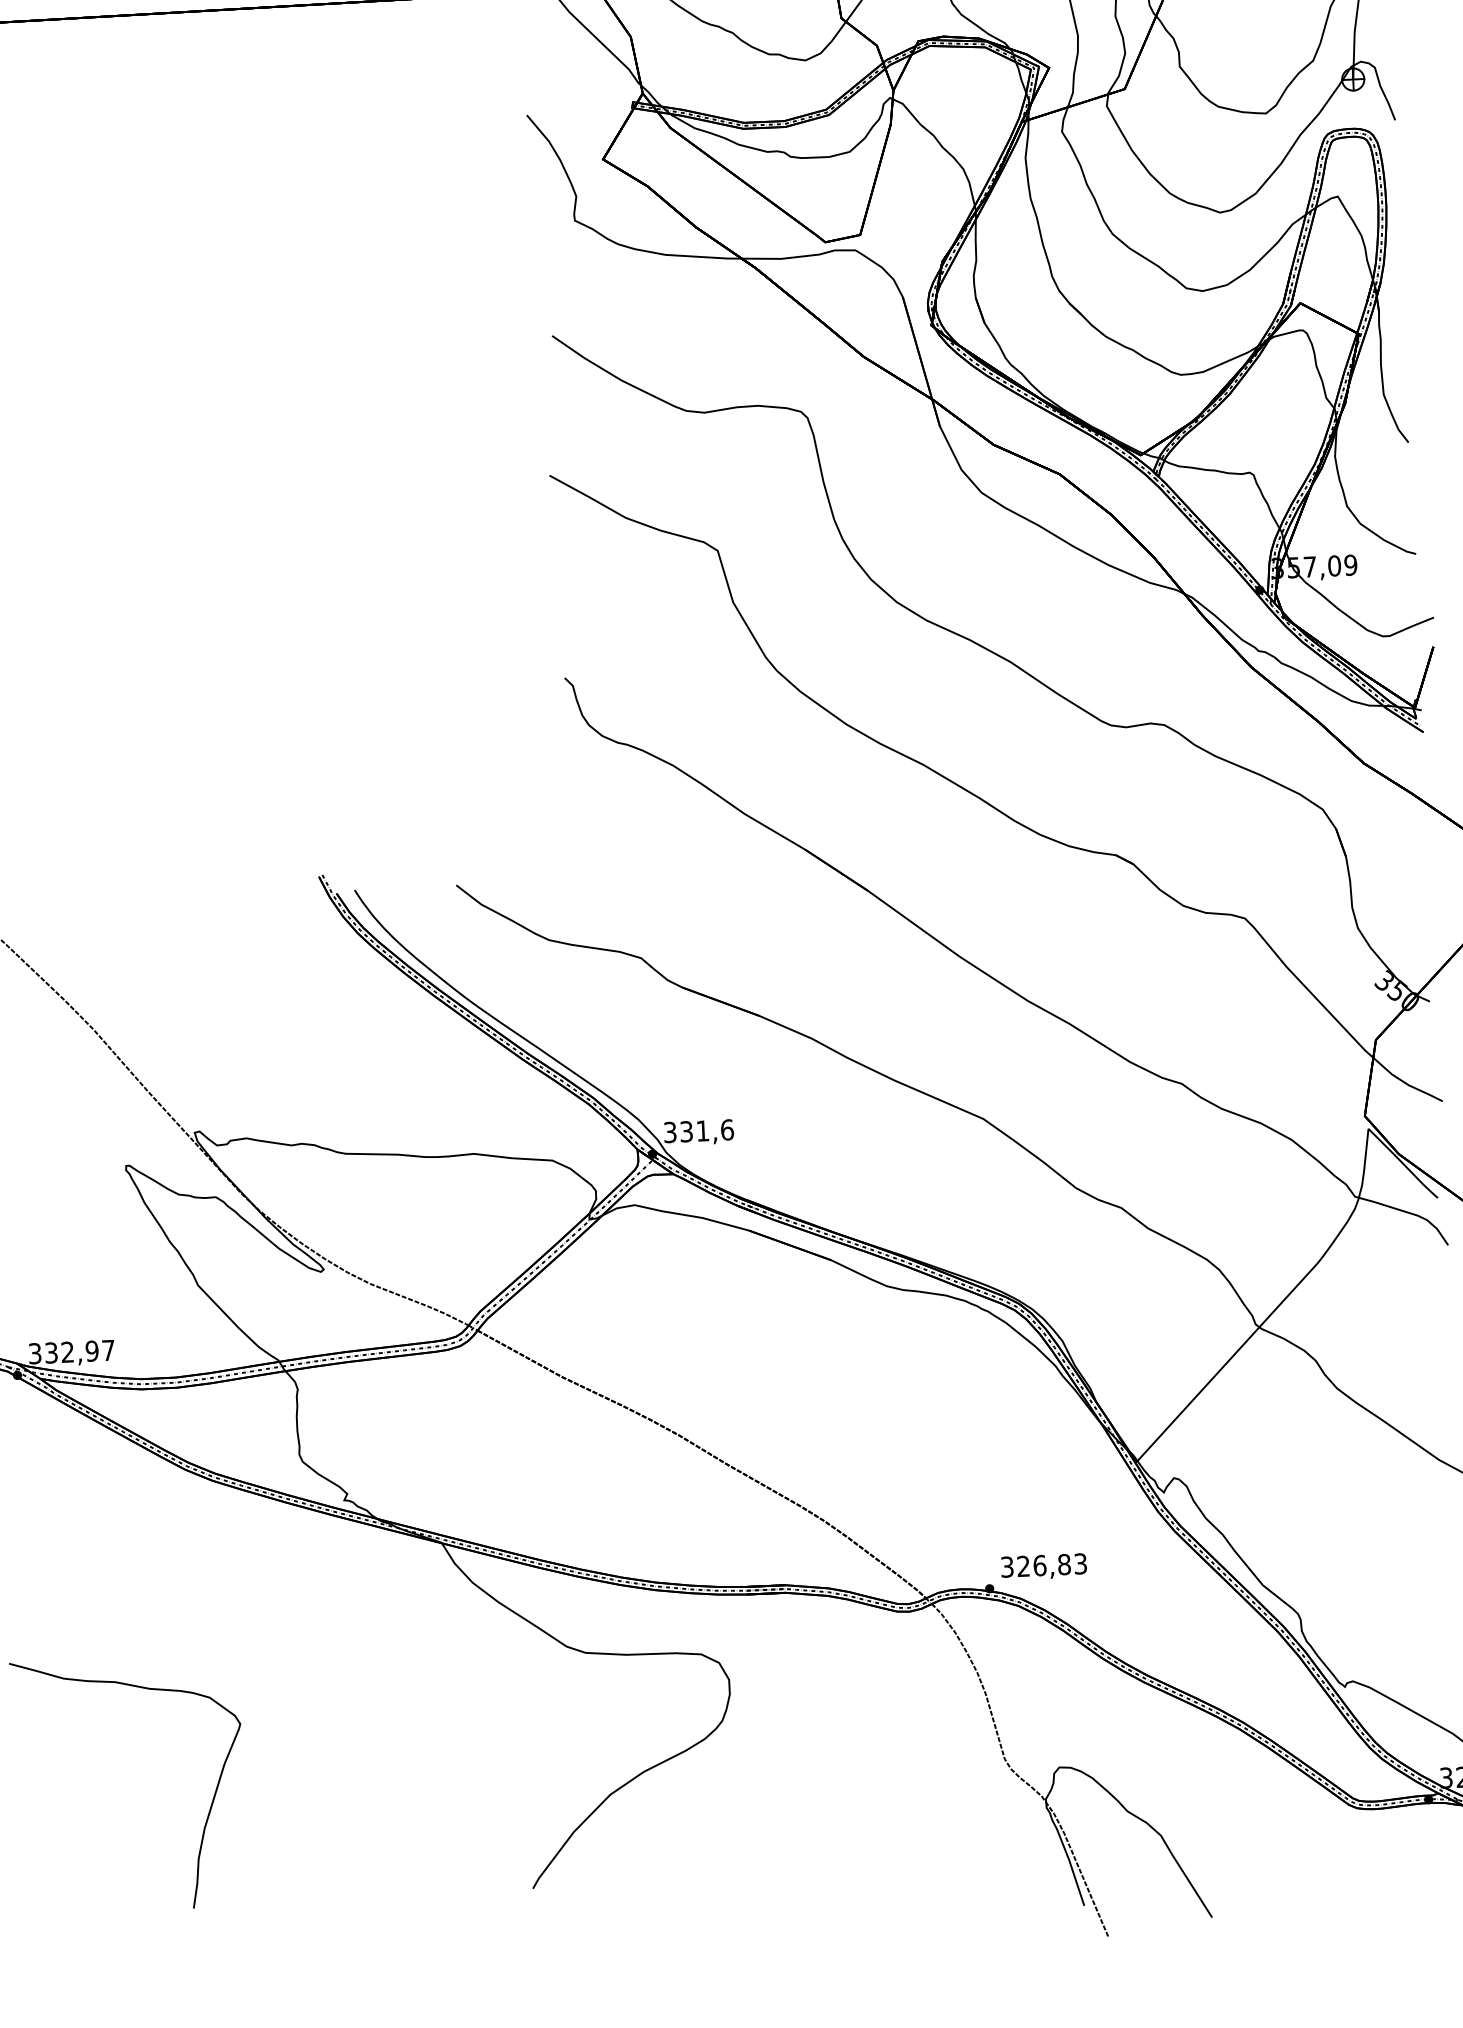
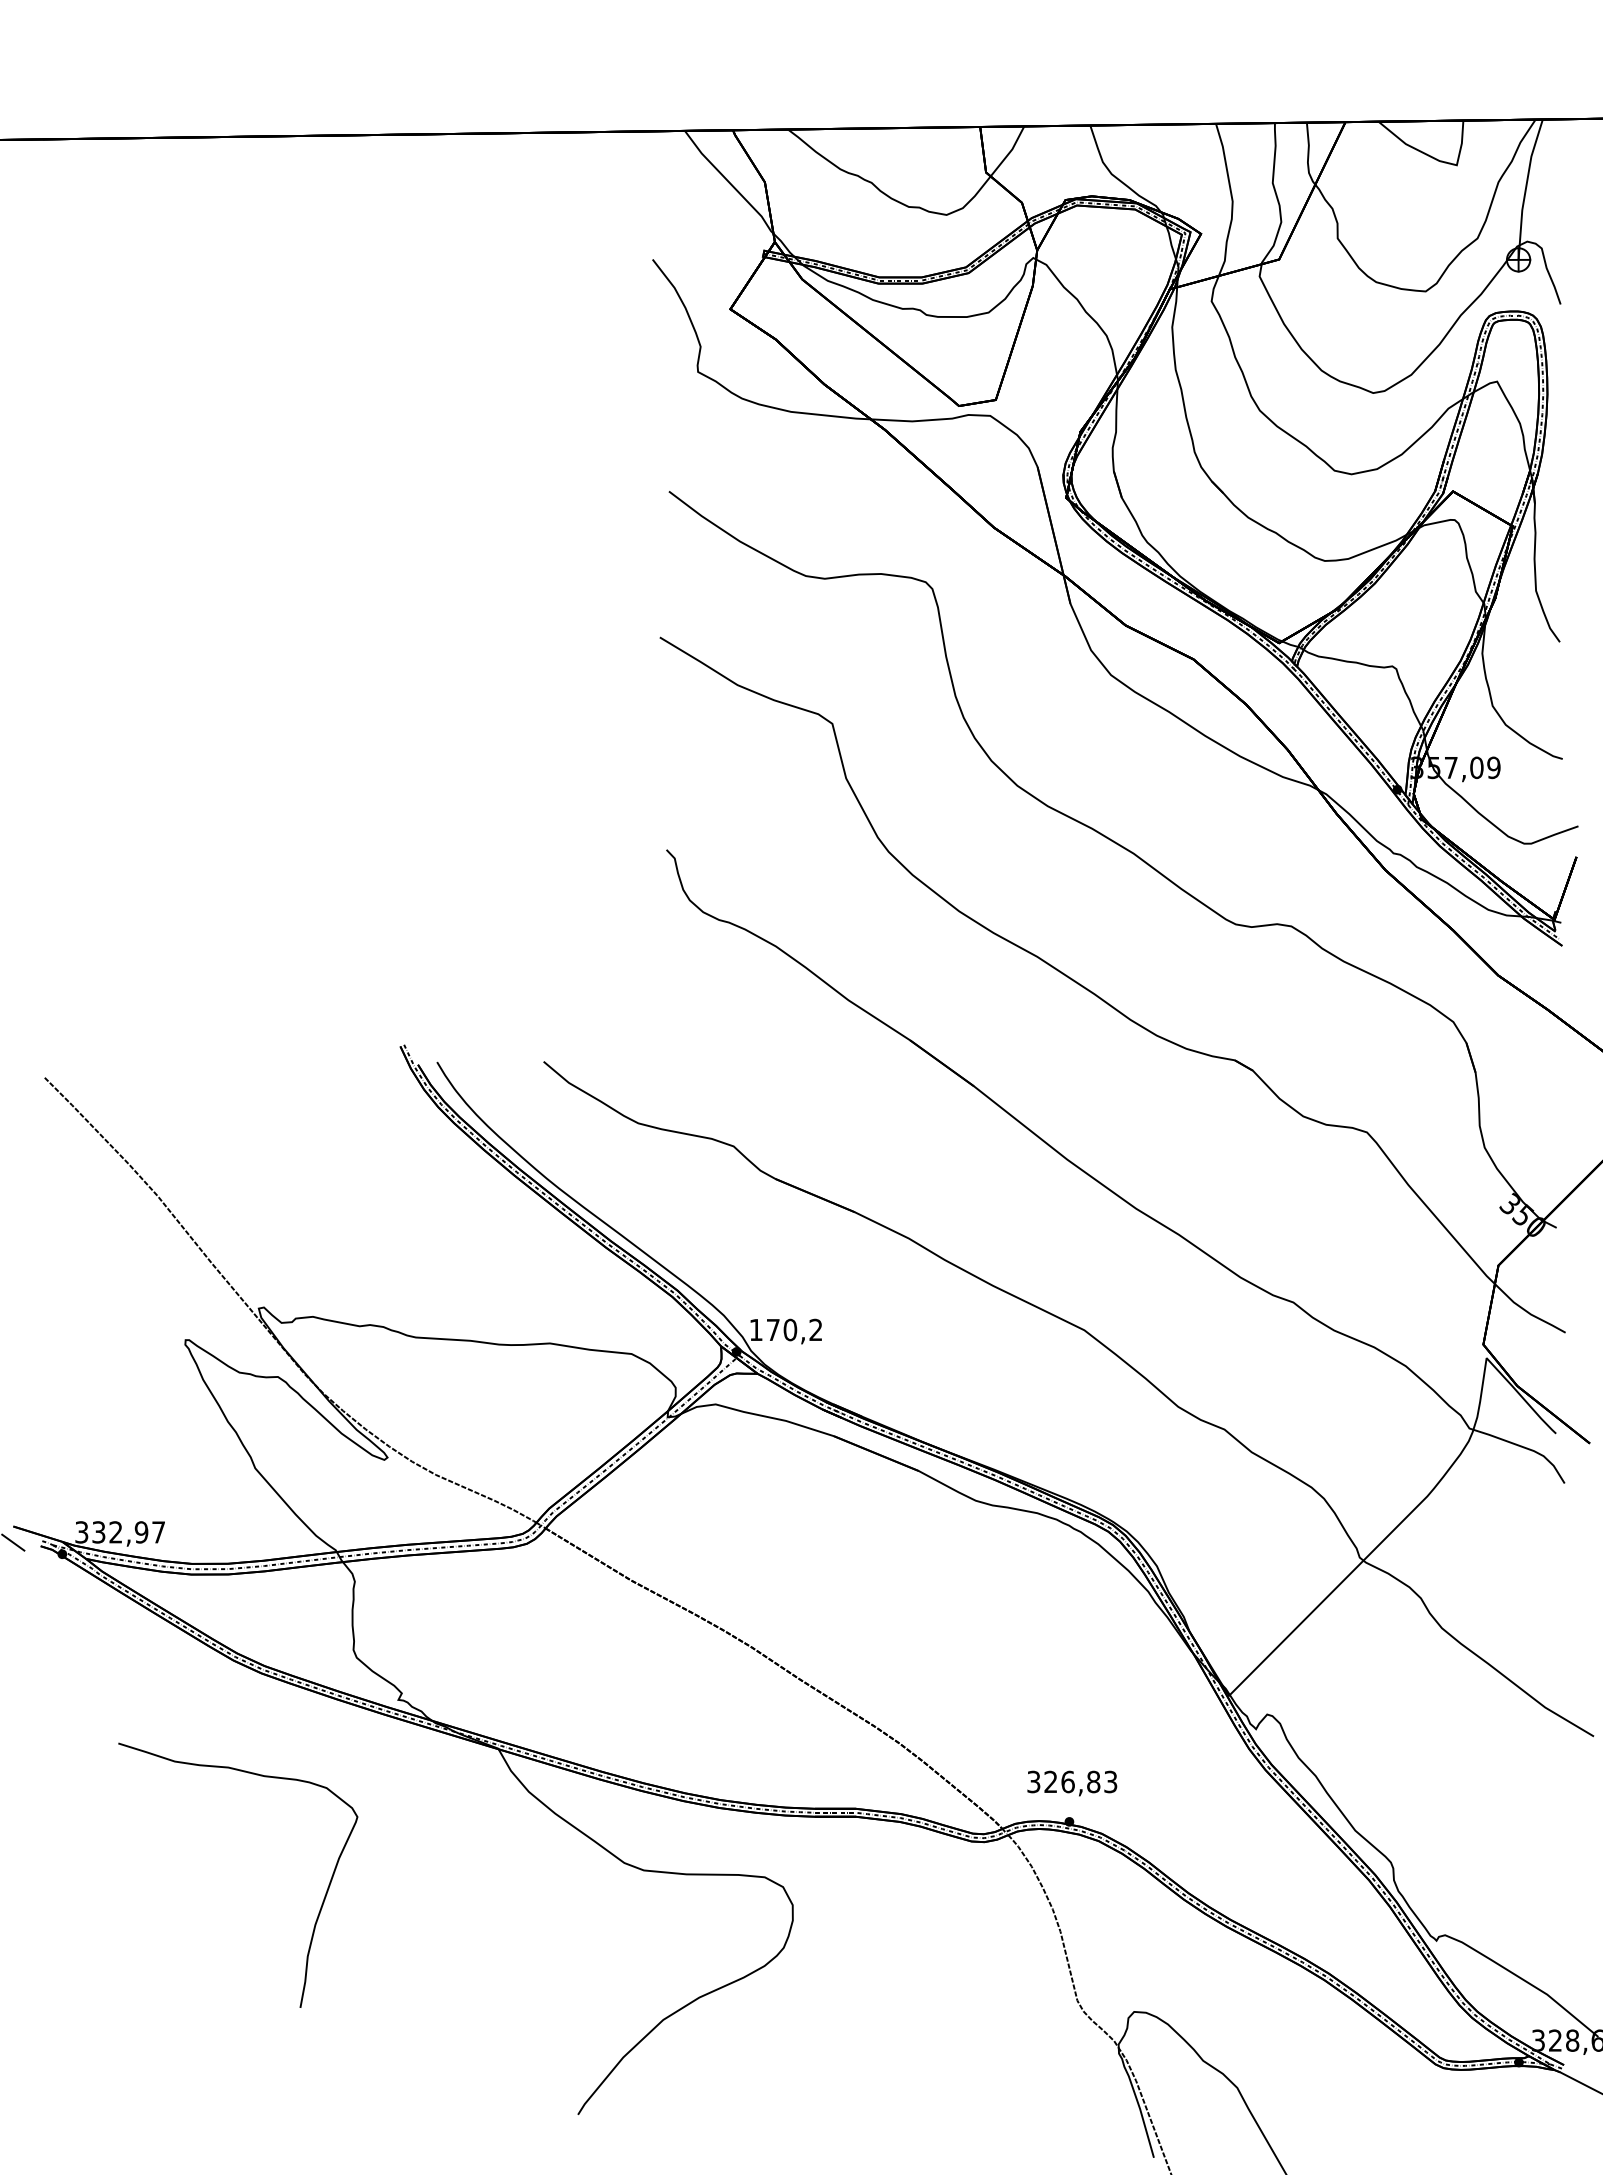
text: (698, 1130) -> (785, 1329), 331,6 -> 170,2
text: (1044, 1566) -> (1072, 1783), moved
curve: (210, 1806) -> (322, 1901), moved

